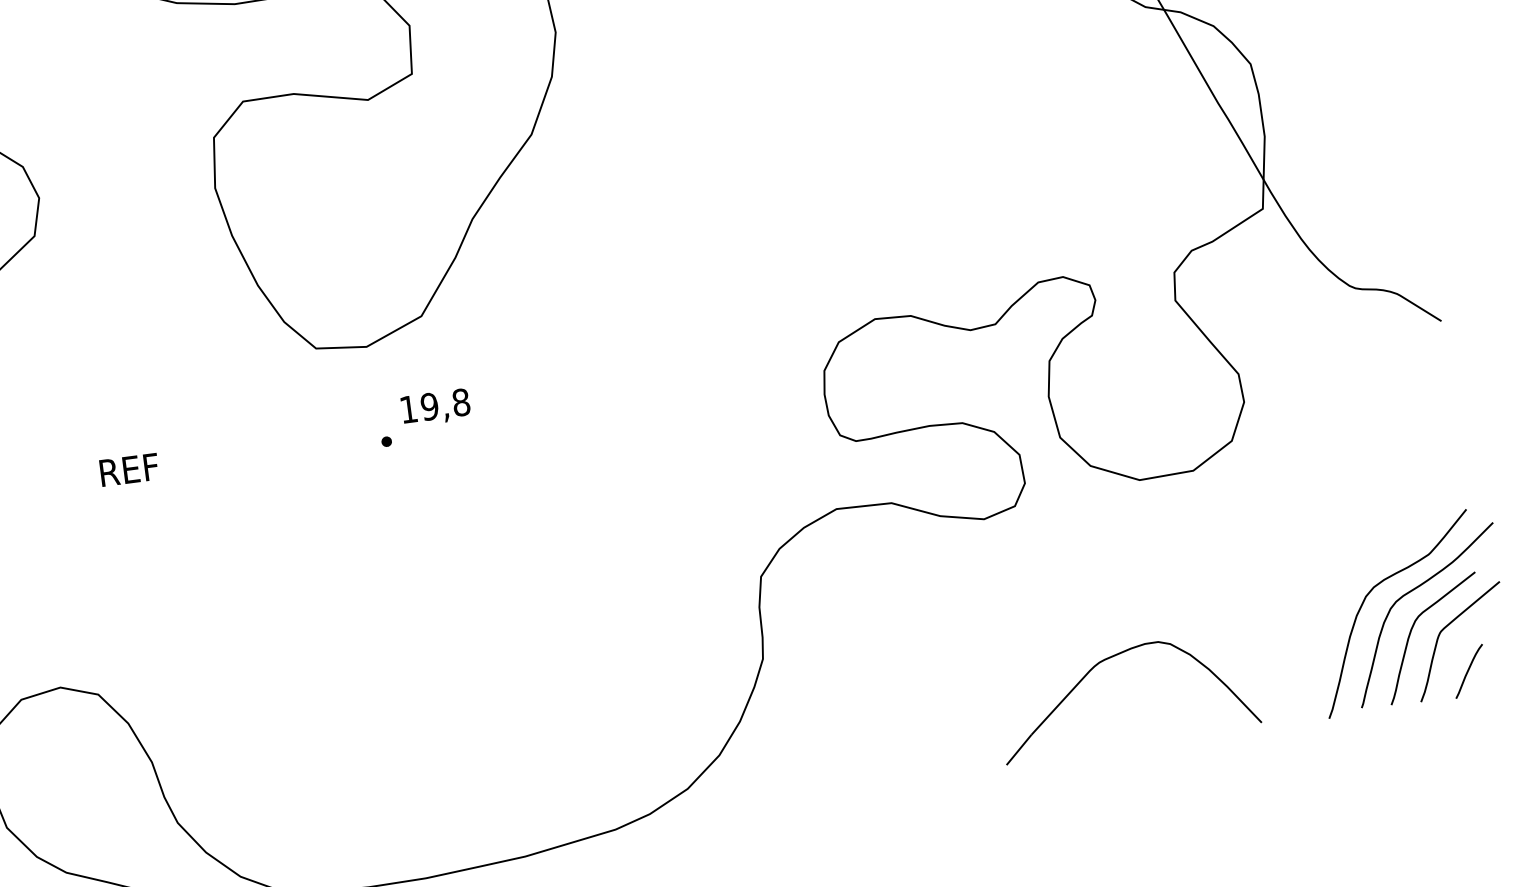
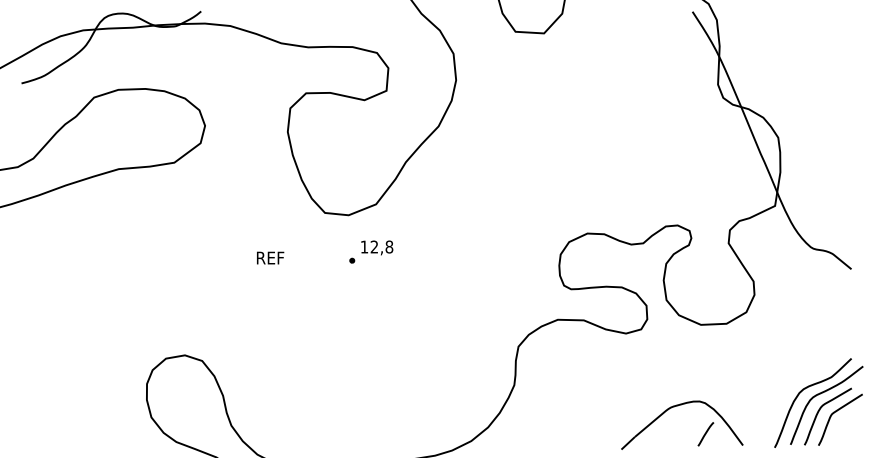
text: (429, 405) -> (374, 246), 19,8 -> 12,8
text: (129, 468) -> (270, 257), moved
line: (1468, 671) -> (705, 434), moved

